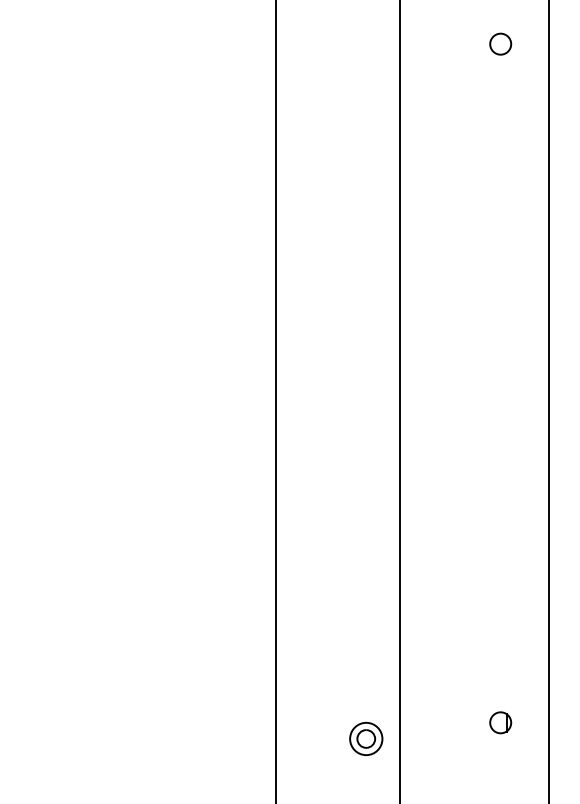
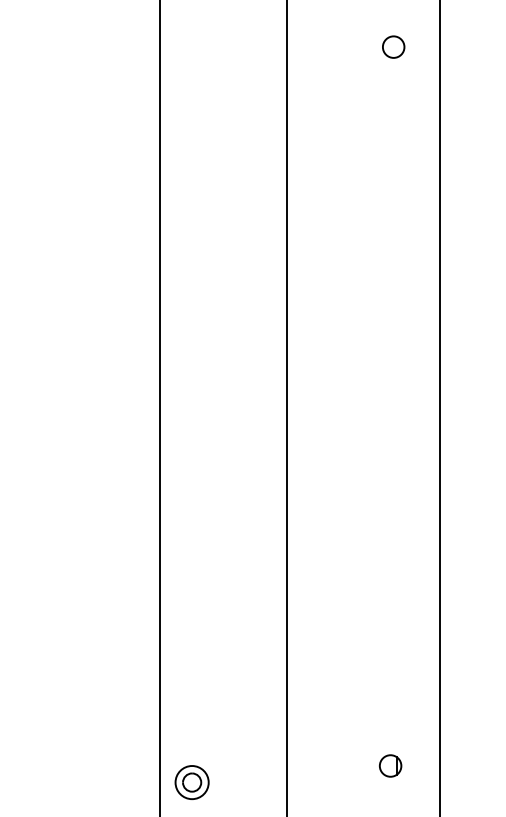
circle: (500, 43) -> (393, 46), moved
part: (366, 738) -> (192, 782), moved

